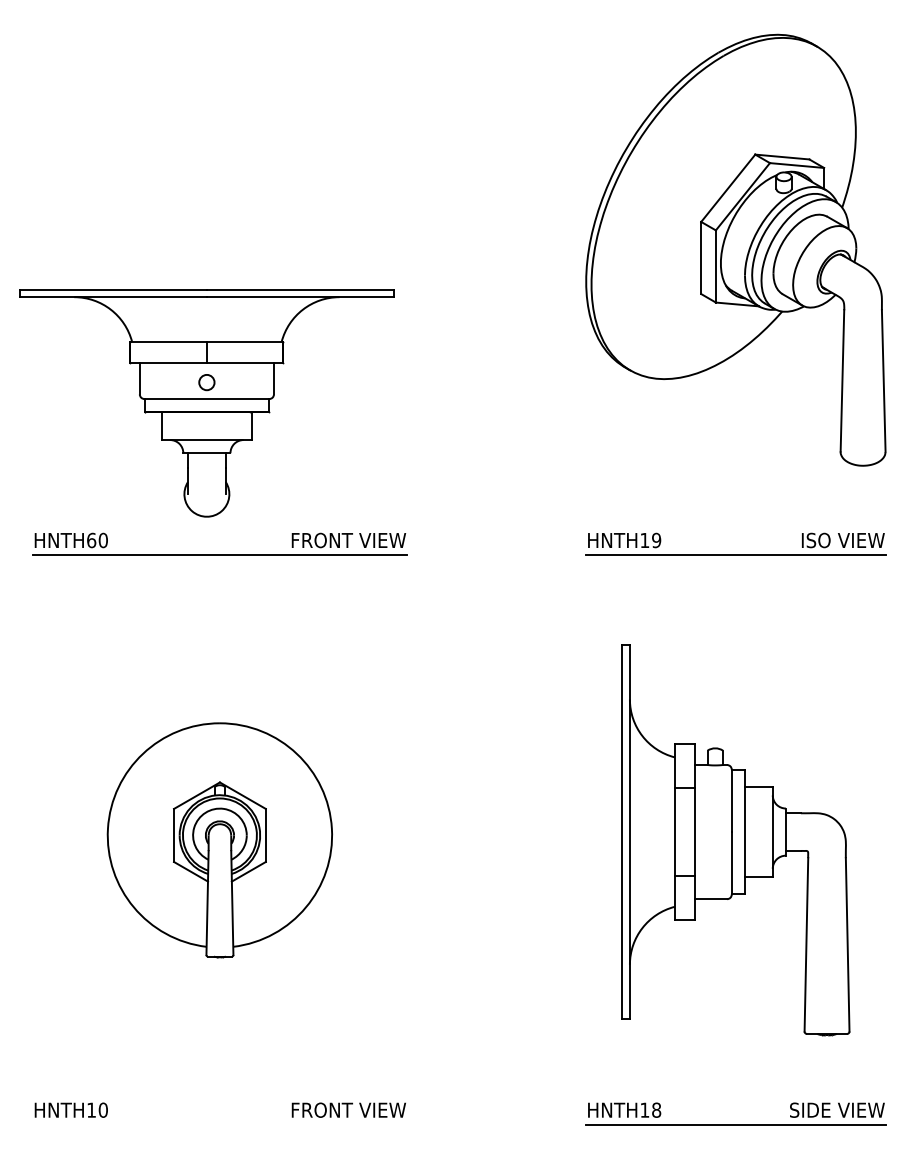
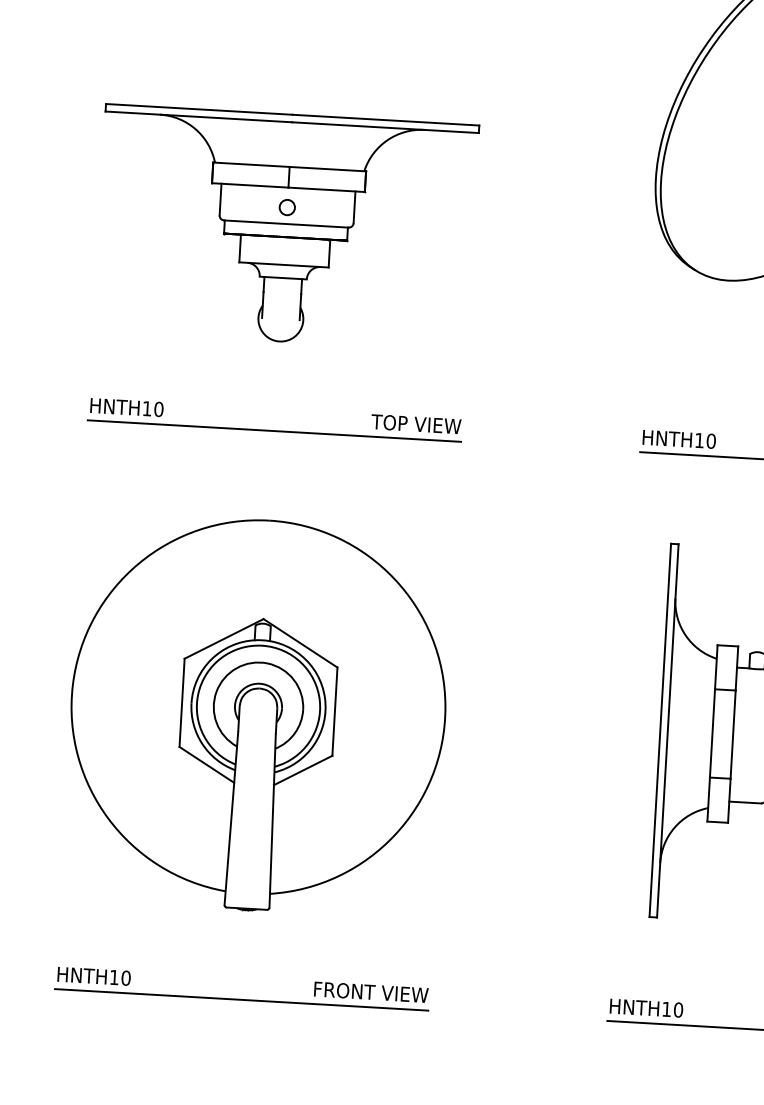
part: (206, 403) -> (285, 228), moved
text: (91, 540) -> (147, 408), HNTH60 -> HNTH10
text: (322, 540) -> (377, 422), FRONT VIEW -> TOP VIEW
text: (656, 540) -> (711, 441), HNTH19 -> HNTH10
part: (219, 840) -> (257, 715), size x1.67
text: (656, 1109) -> (678, 1009), HNTH18 -> HNTH10
line: (219, 1125) -> (241, 1000), added

